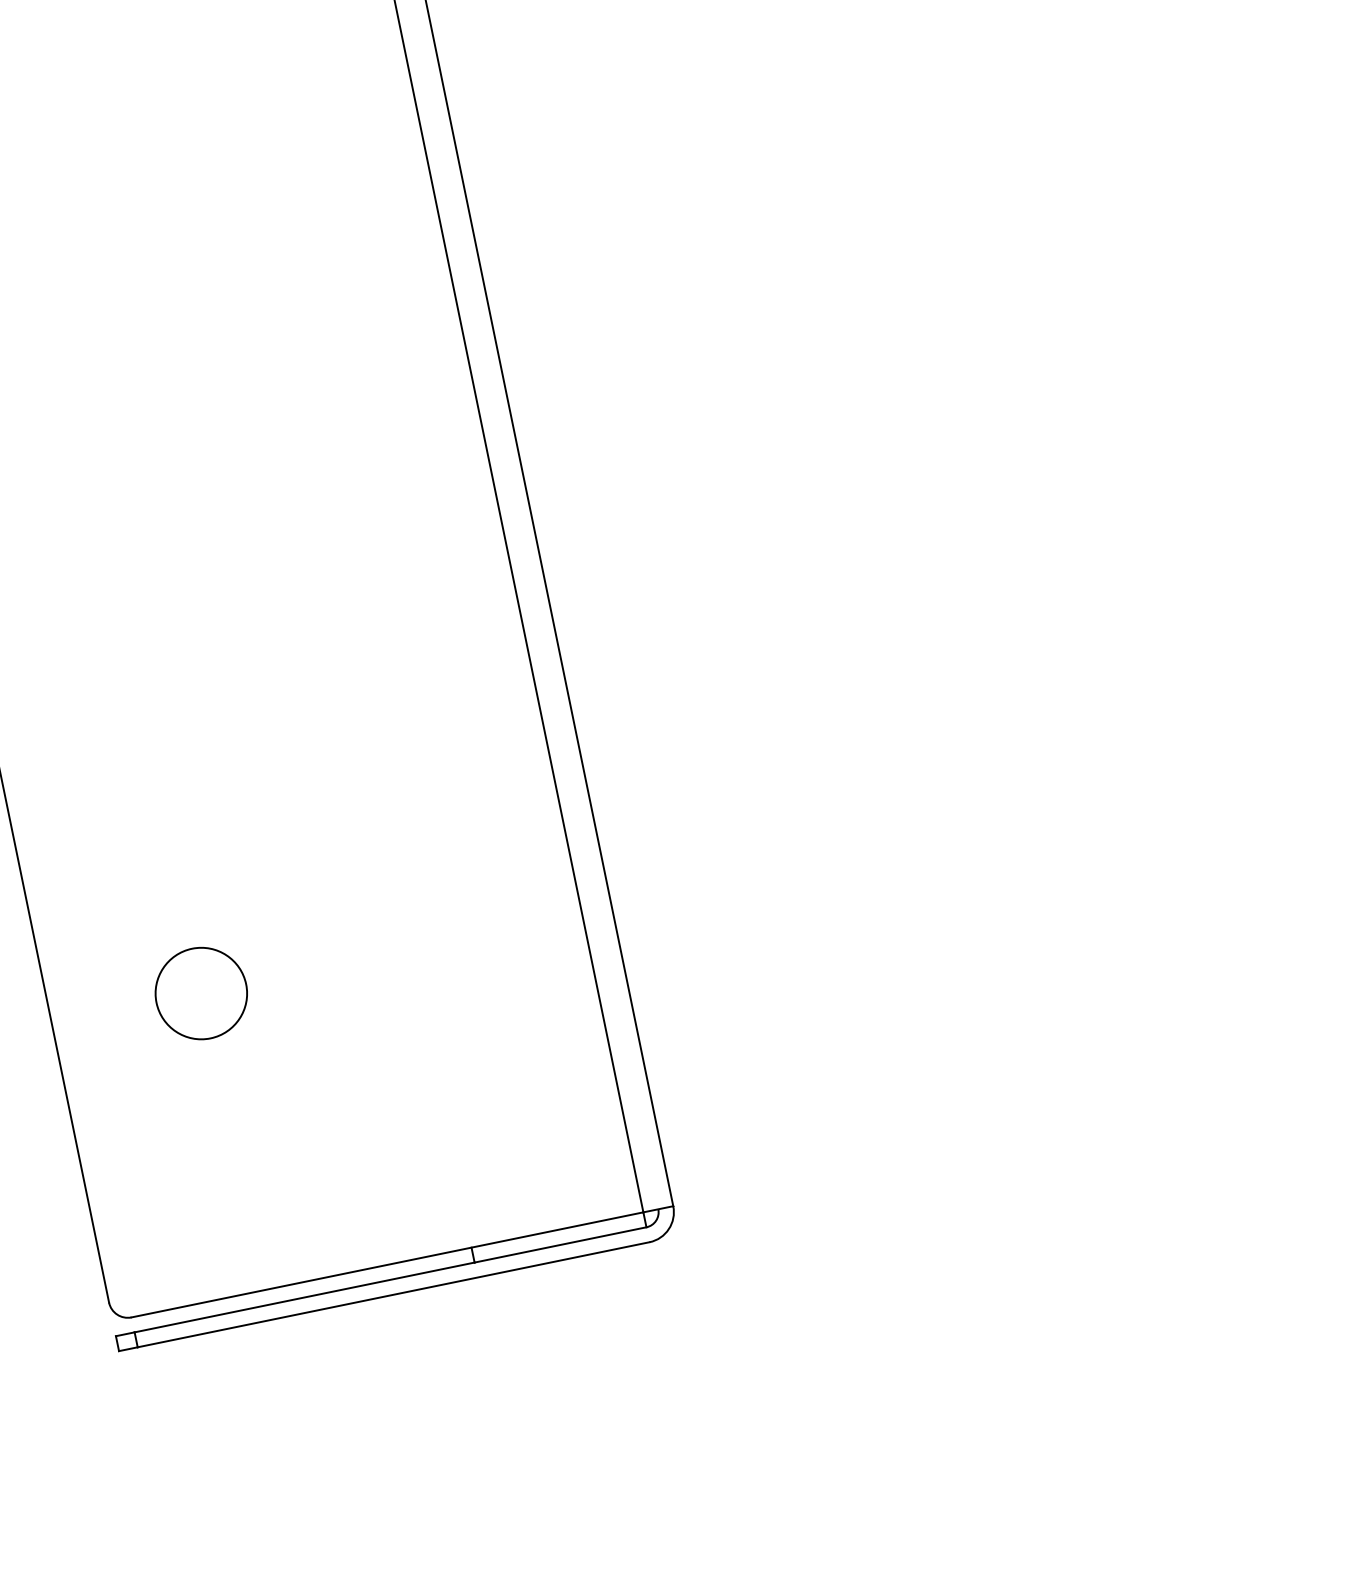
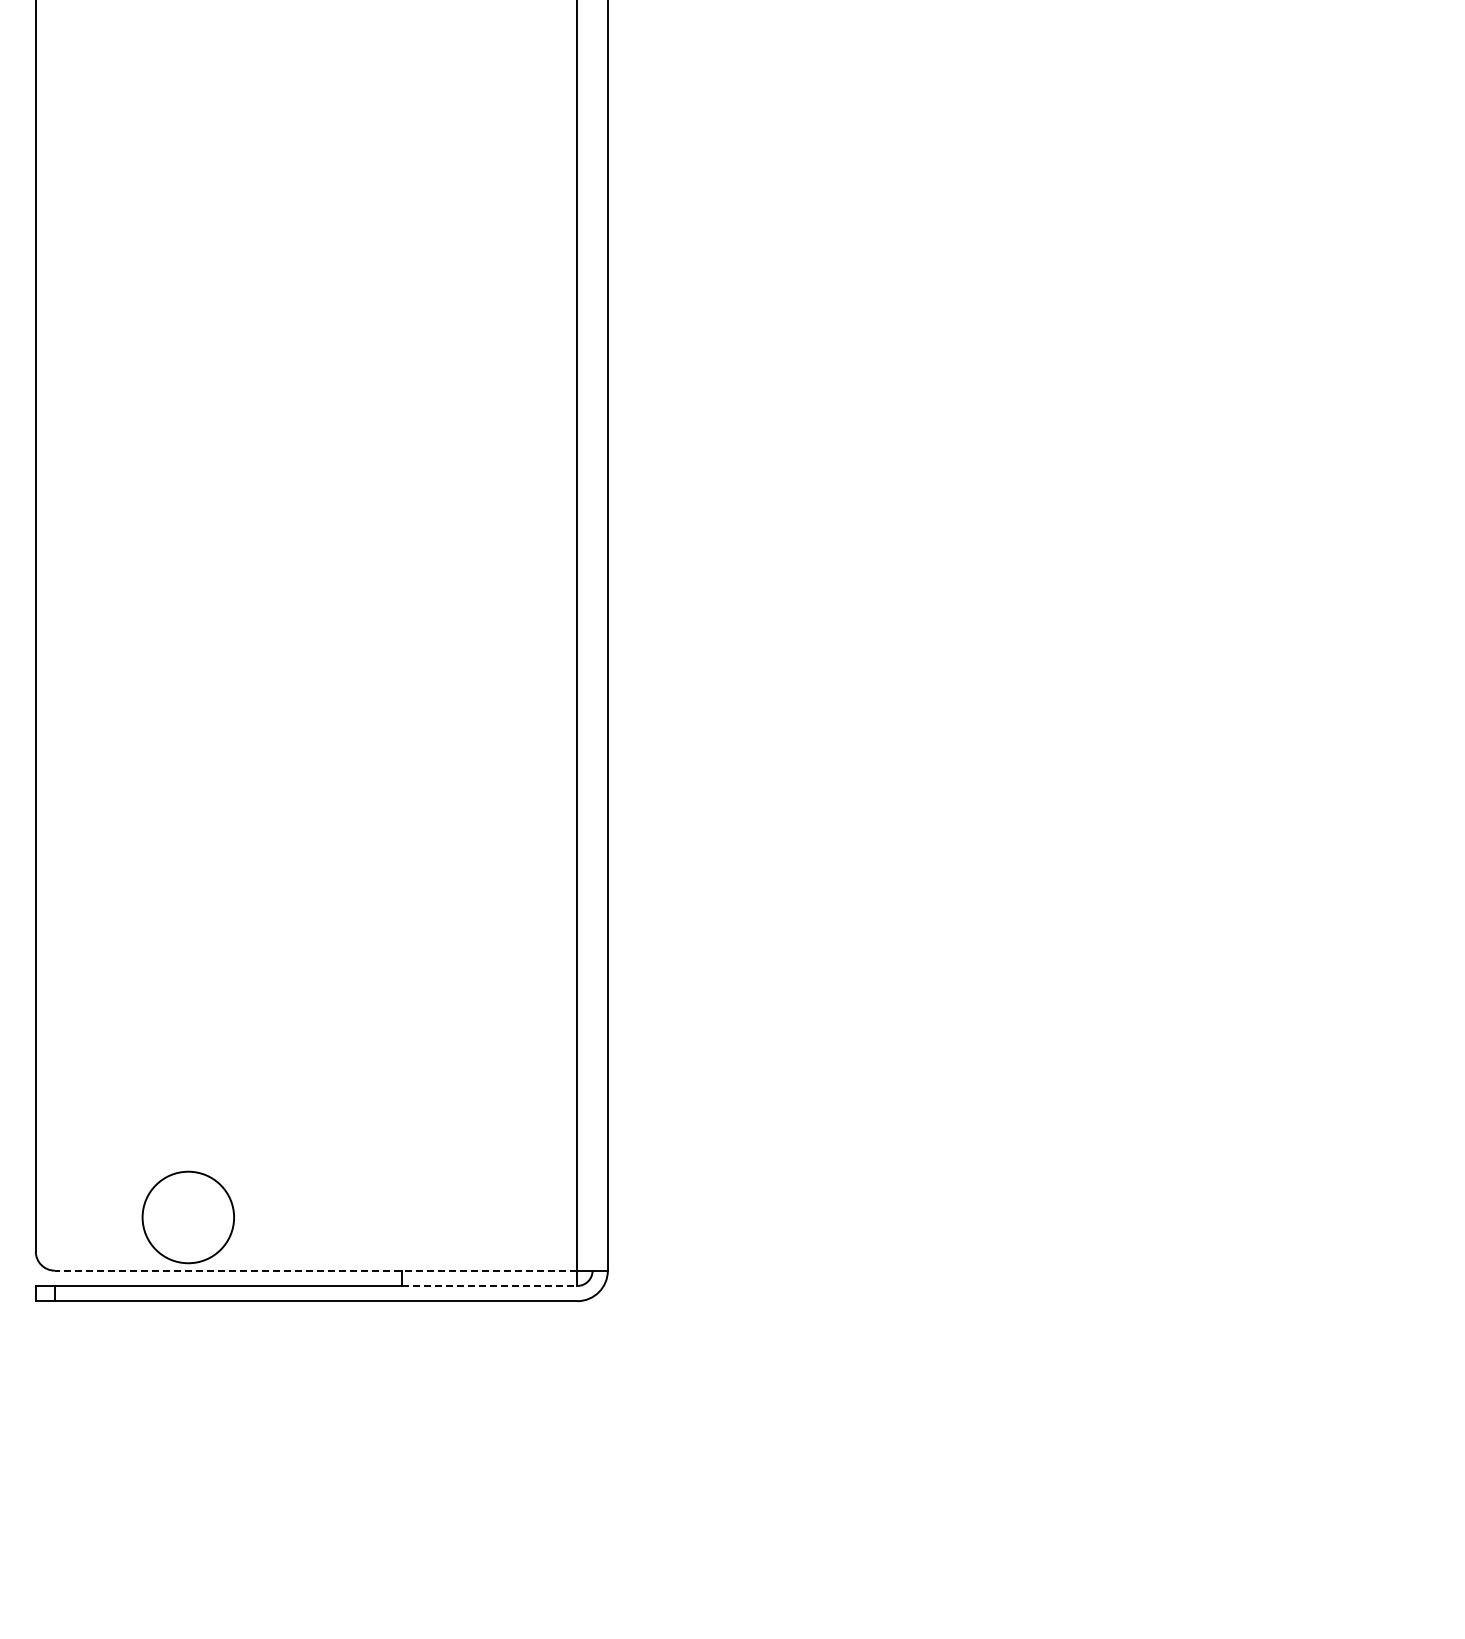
circle: (200, 993) -> (187, 1217), moved
line: (560, 1244) -> (489, 1285), solid -> dashed
line: (386, 1264) -> (315, 1270), solid -> dashed

